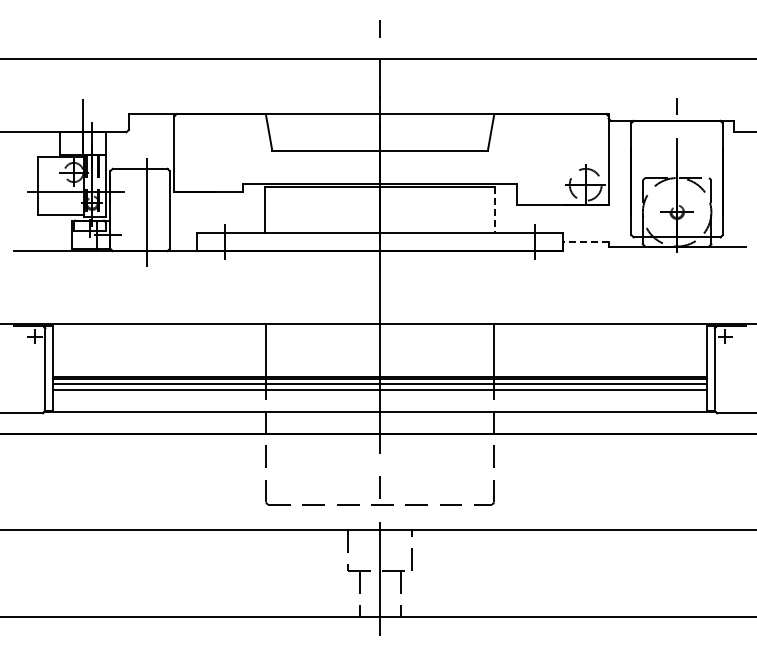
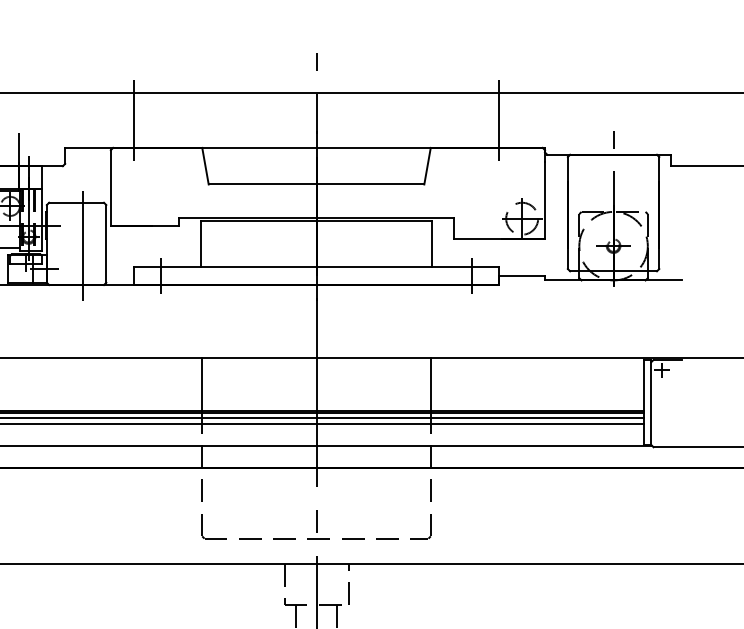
line: (197, 86) -> (133, 120), added
line: (562, 86) -> (498, 120), added
line: (495, 210) -> (431, 244), dashed -> solid
line: (585, 241) -> (521, 275), dashed -> solid

